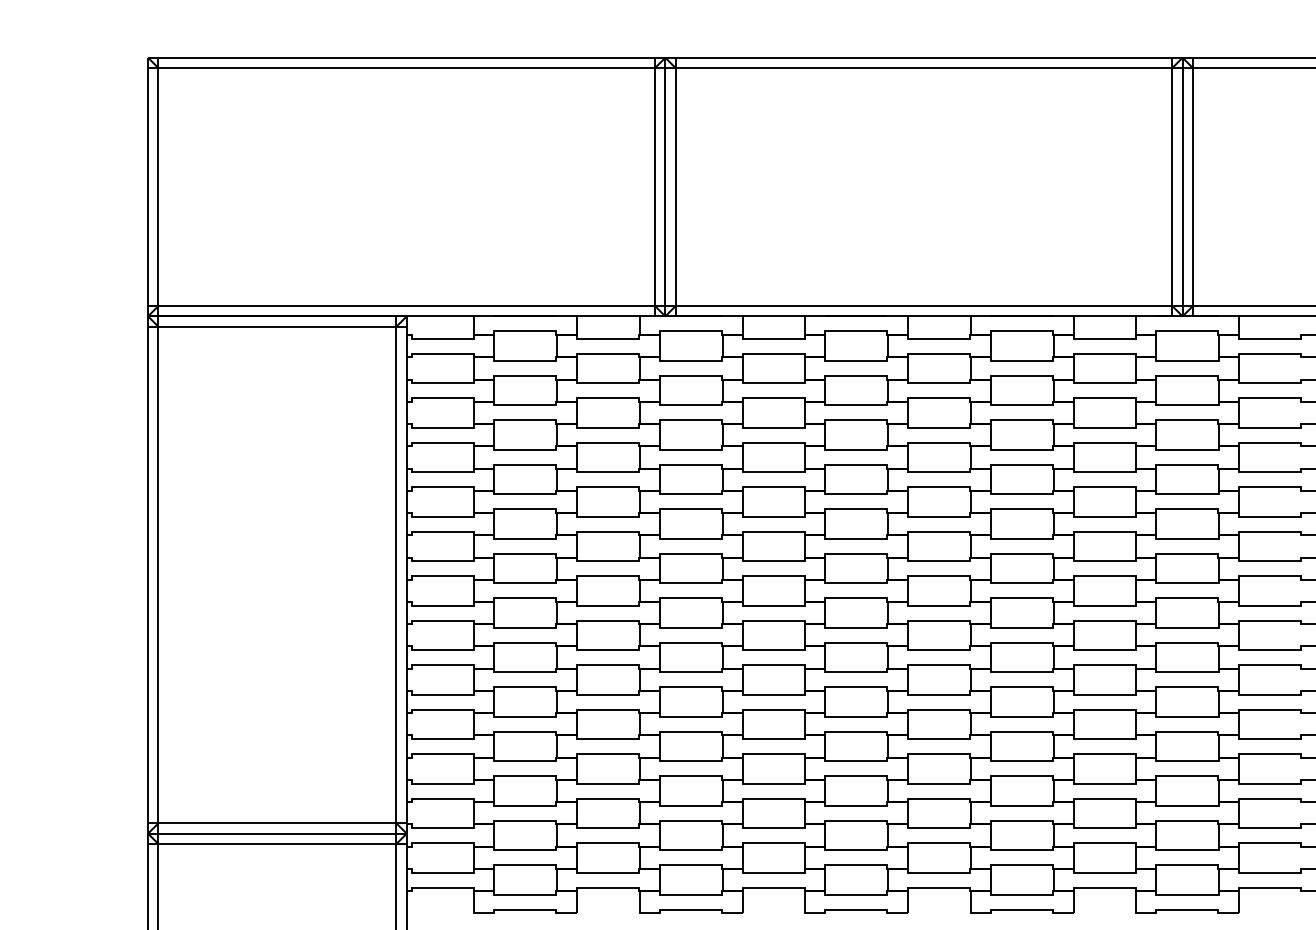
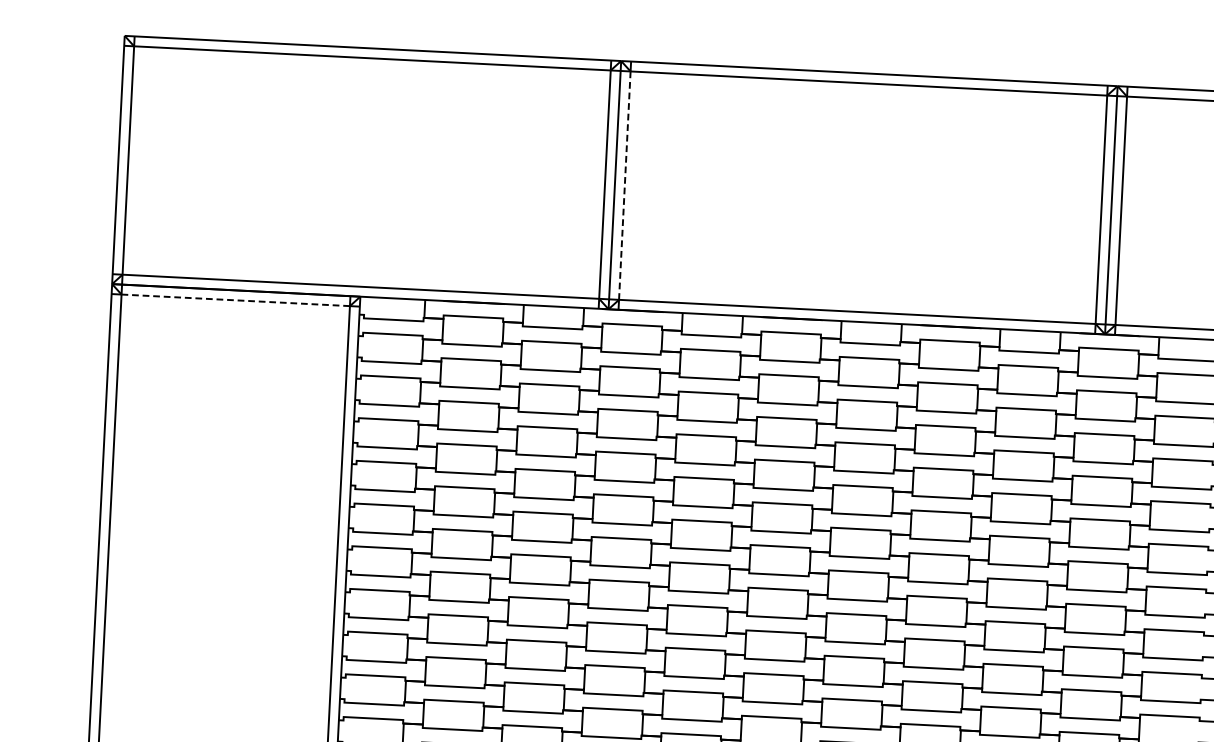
line: (675, 187) -> (624, 186), solid -> dashed
line: (277, 326) -> (235, 300), solid -> dashed

